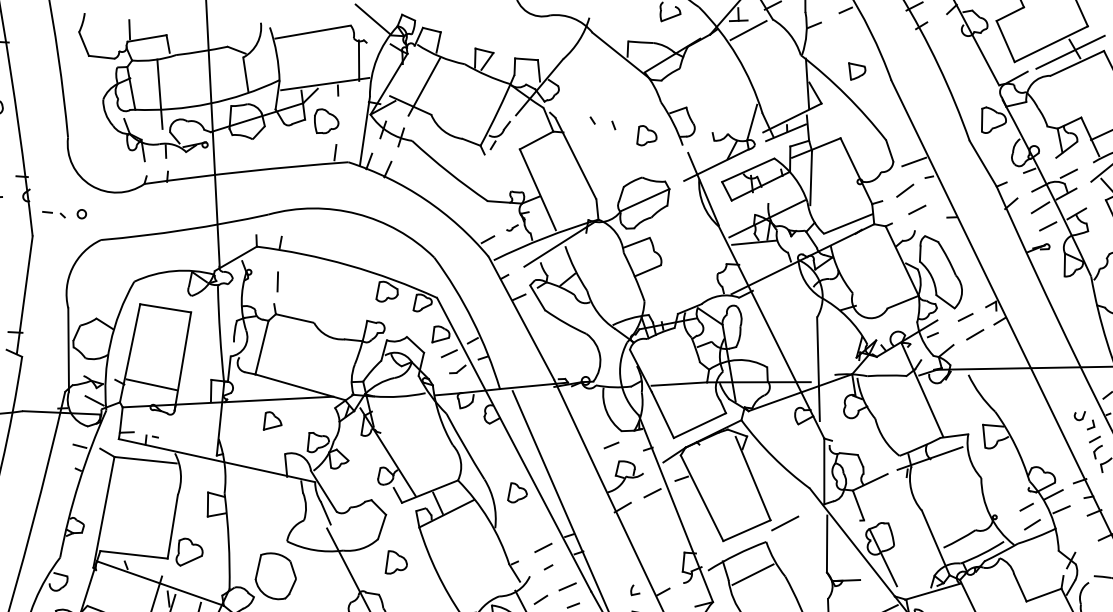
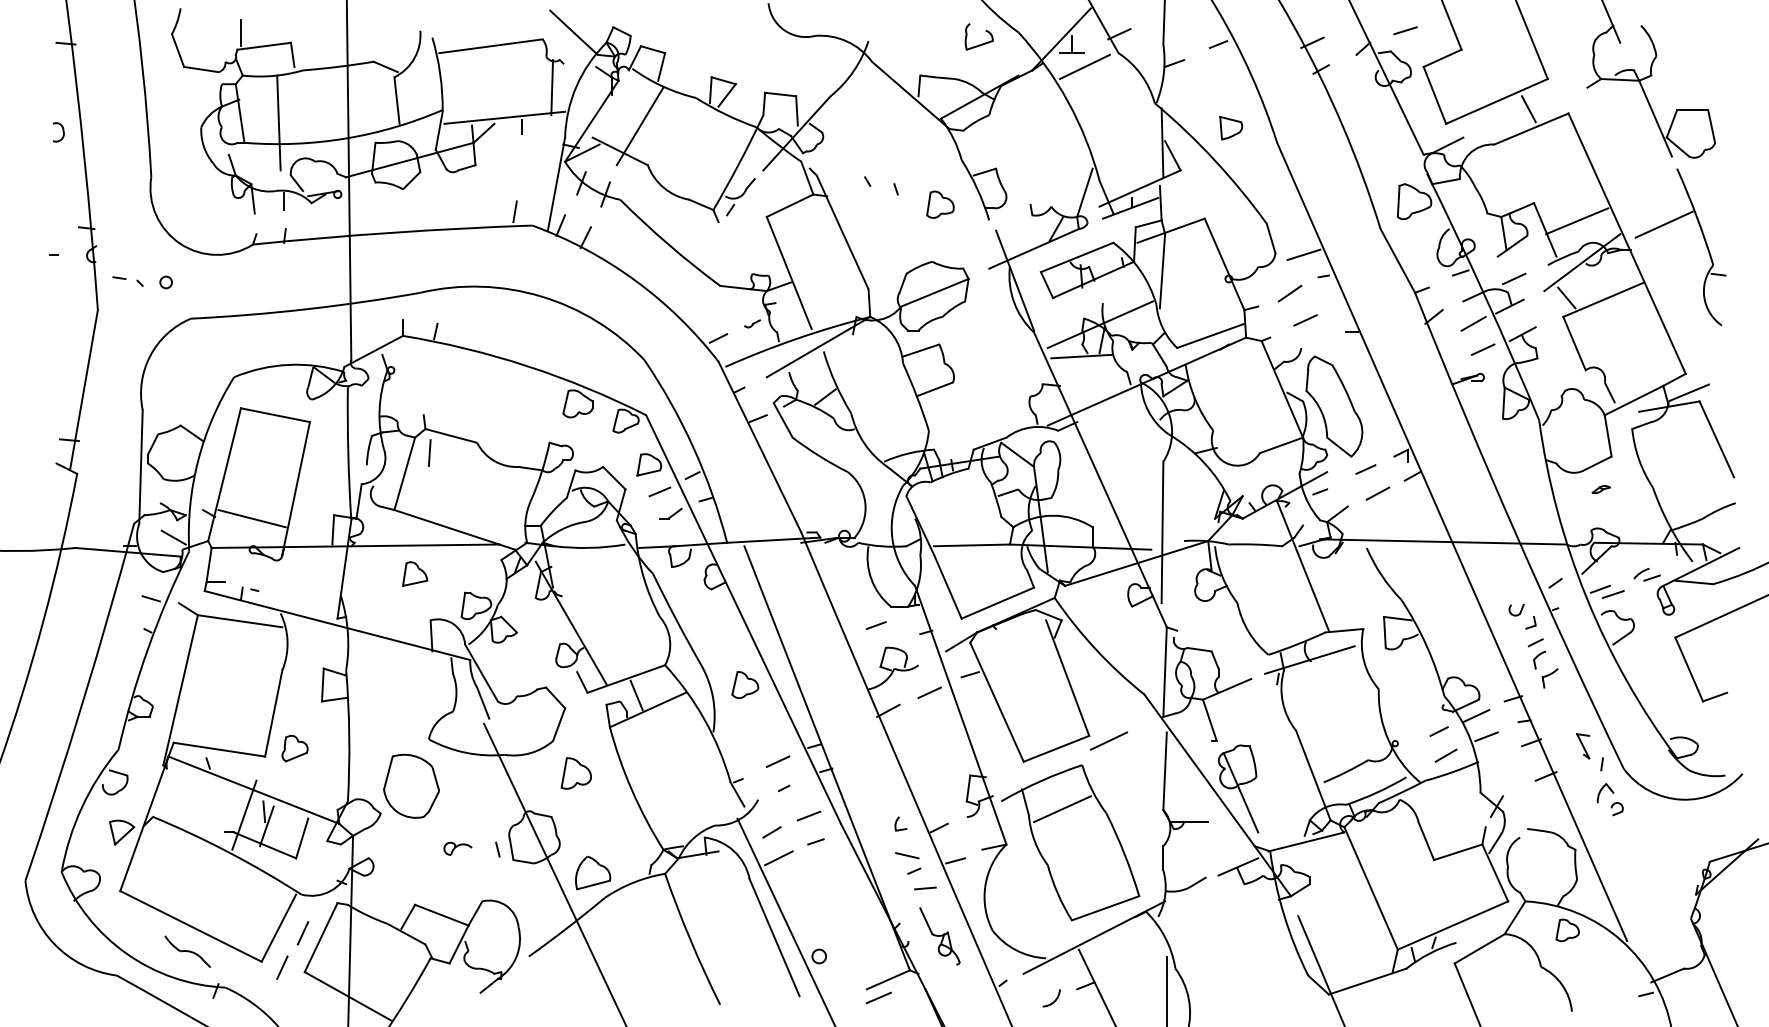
line: (1070, 52) -> (1522, 113), removed
part: (326, 121) -> (504, 168), removed
line: (277, 281) -> (429, 452), moved
part: (188, 551) -> (294, 748), size x0.7

